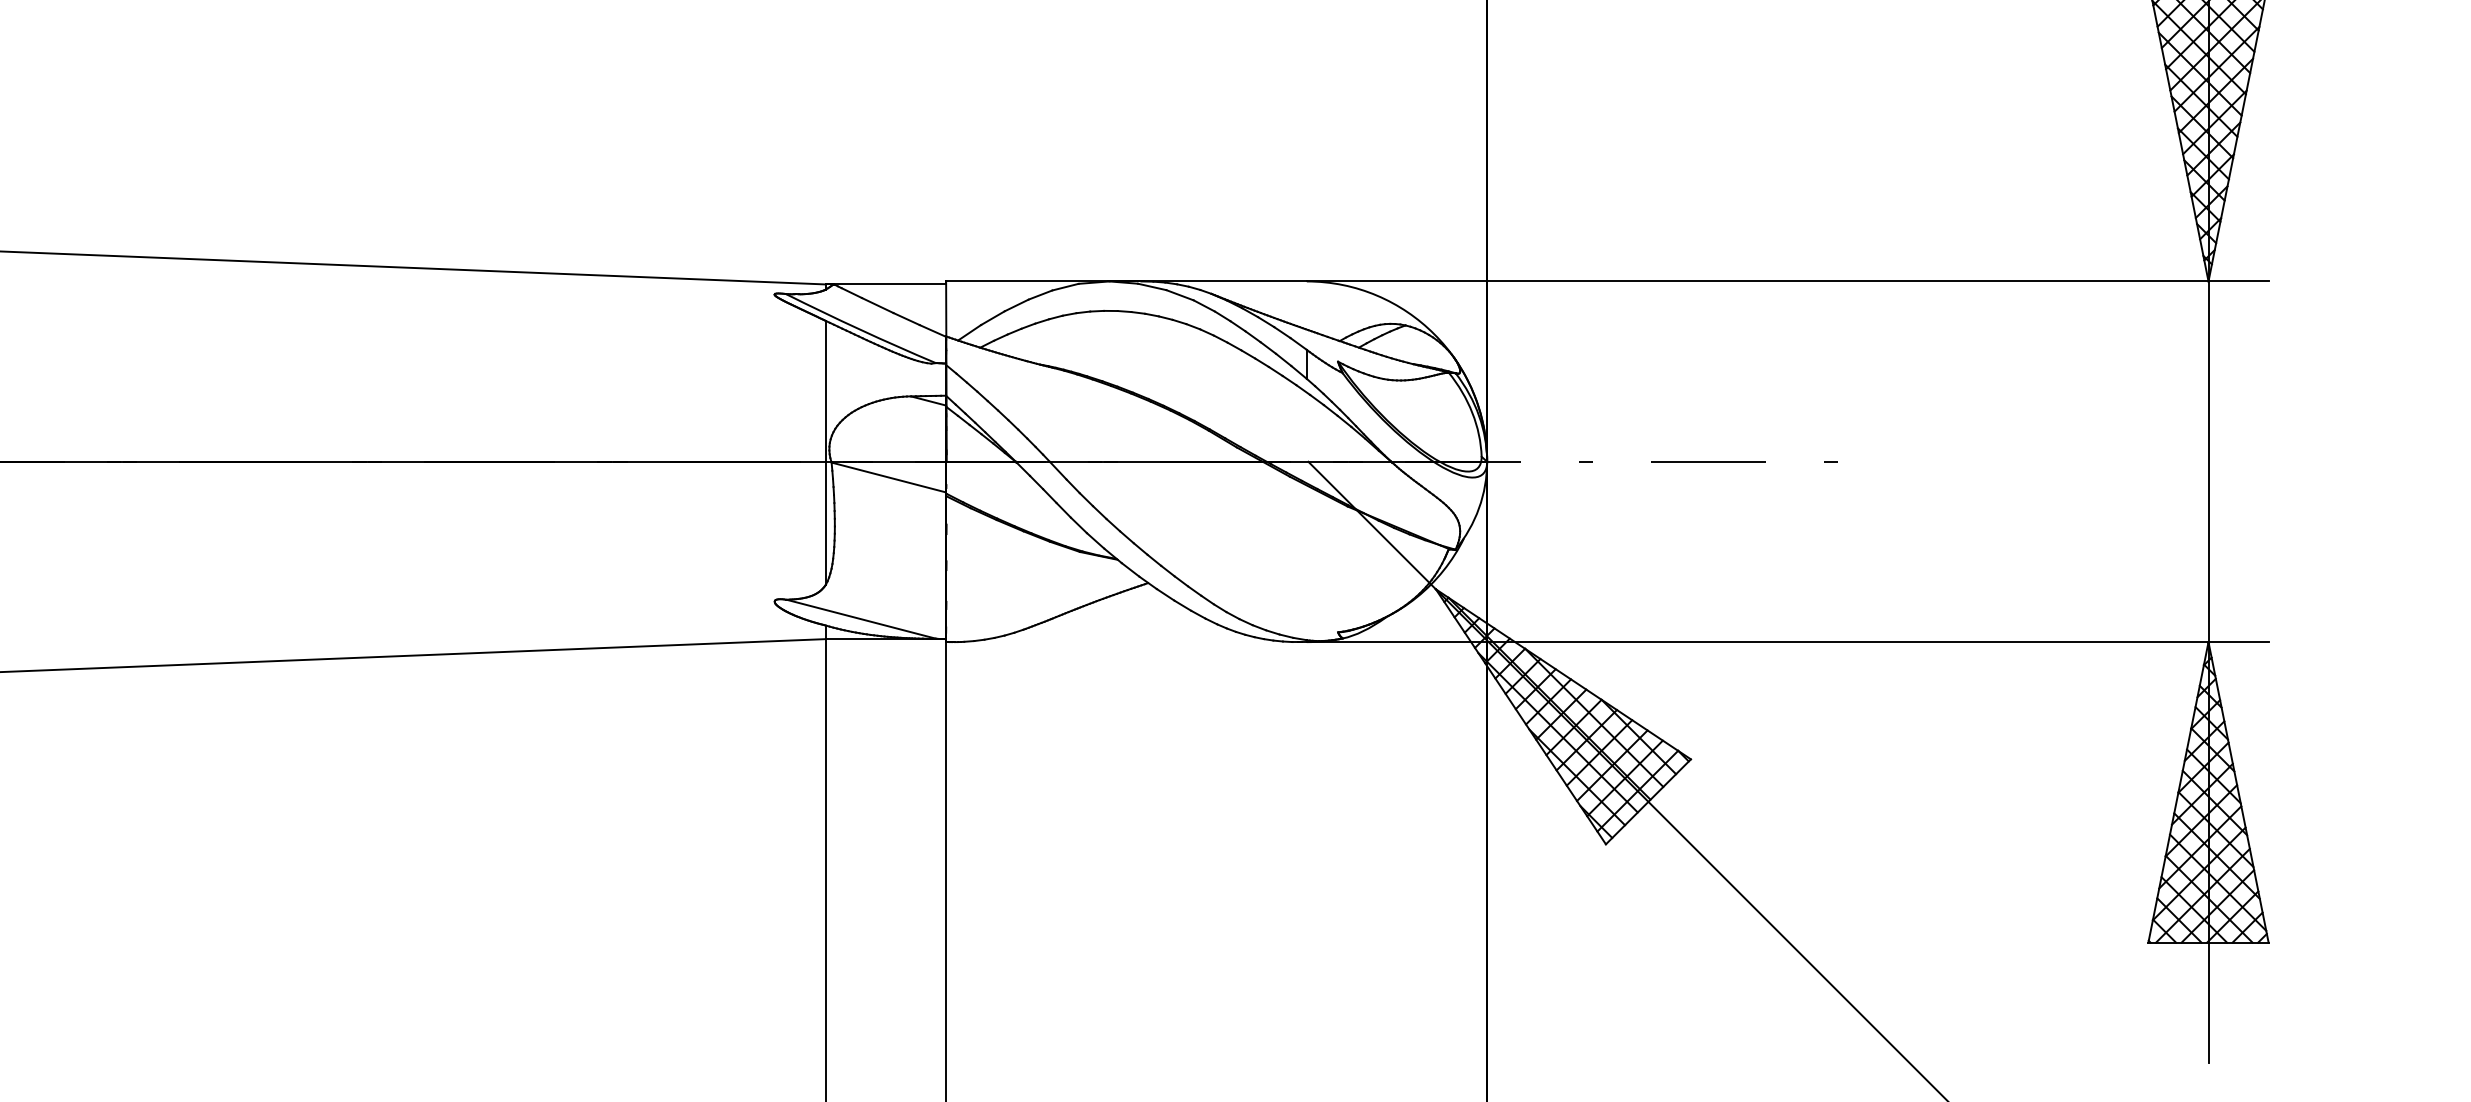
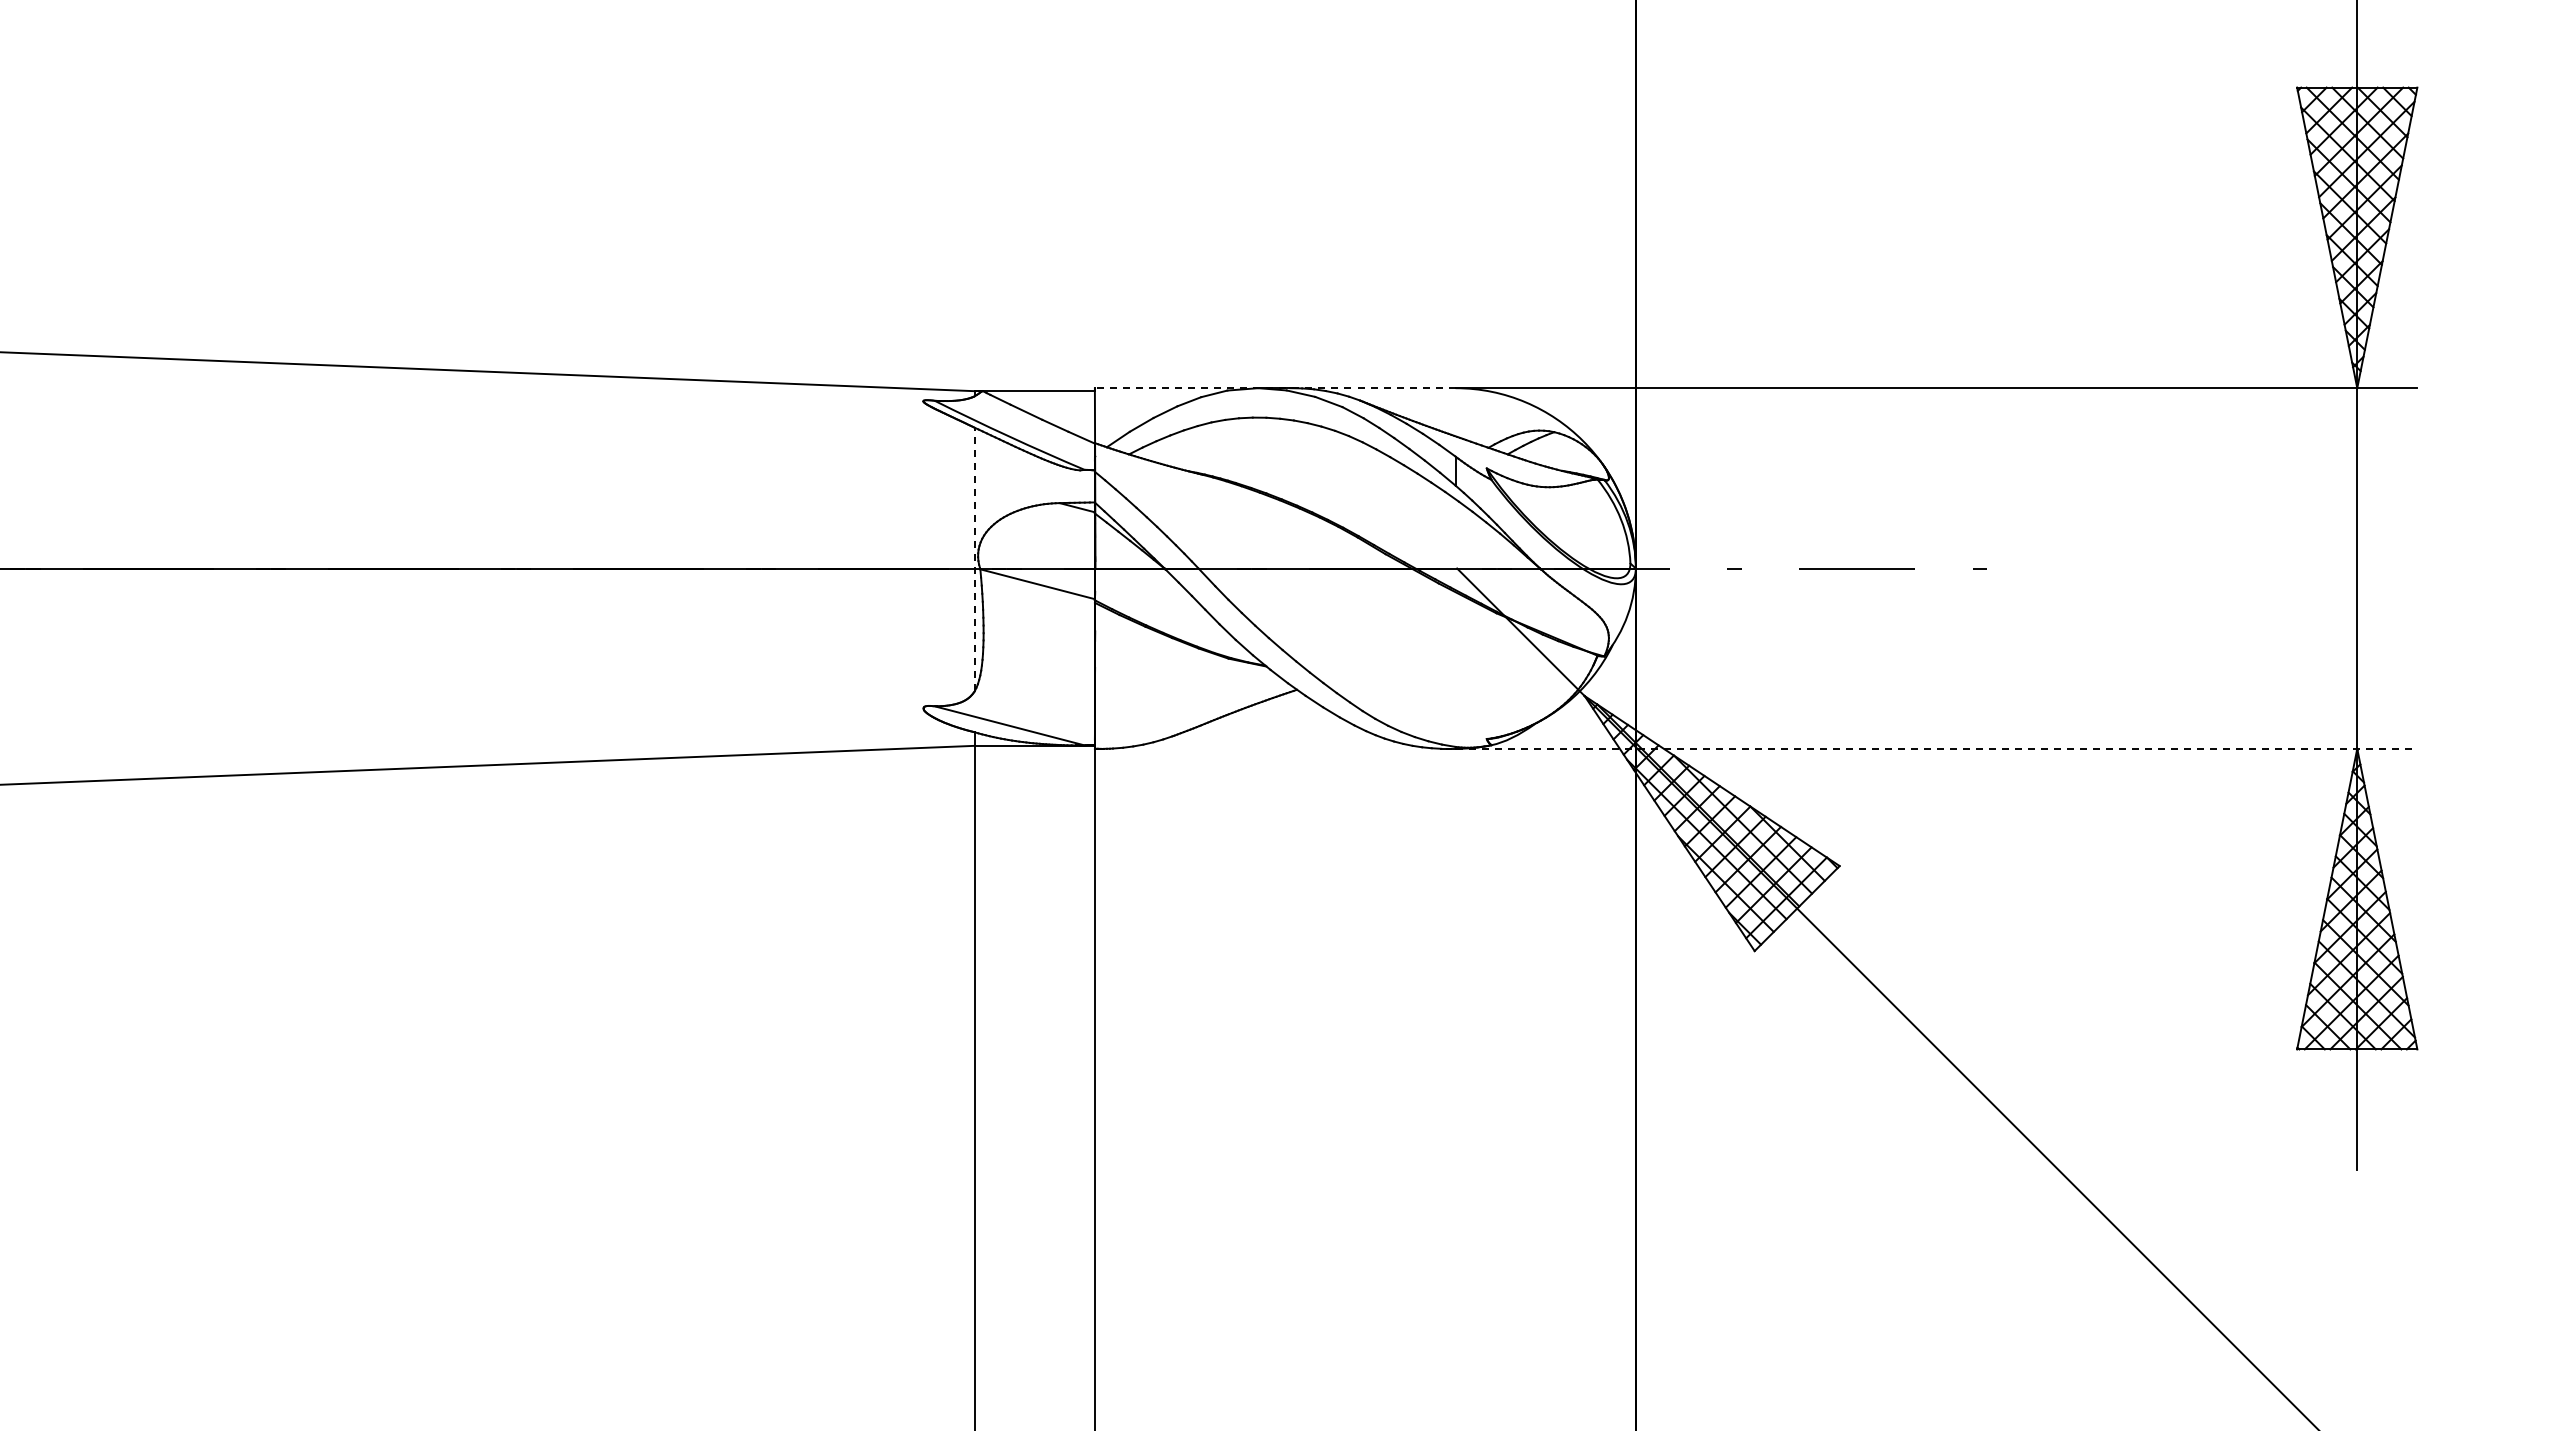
line: (1125, 281) -> (1274, 388), solid -> dashed
line: (825, 452) -> (974, 559), solid -> dashed
line: (1787, 641) -> (1936, 748), solid -> dashed

